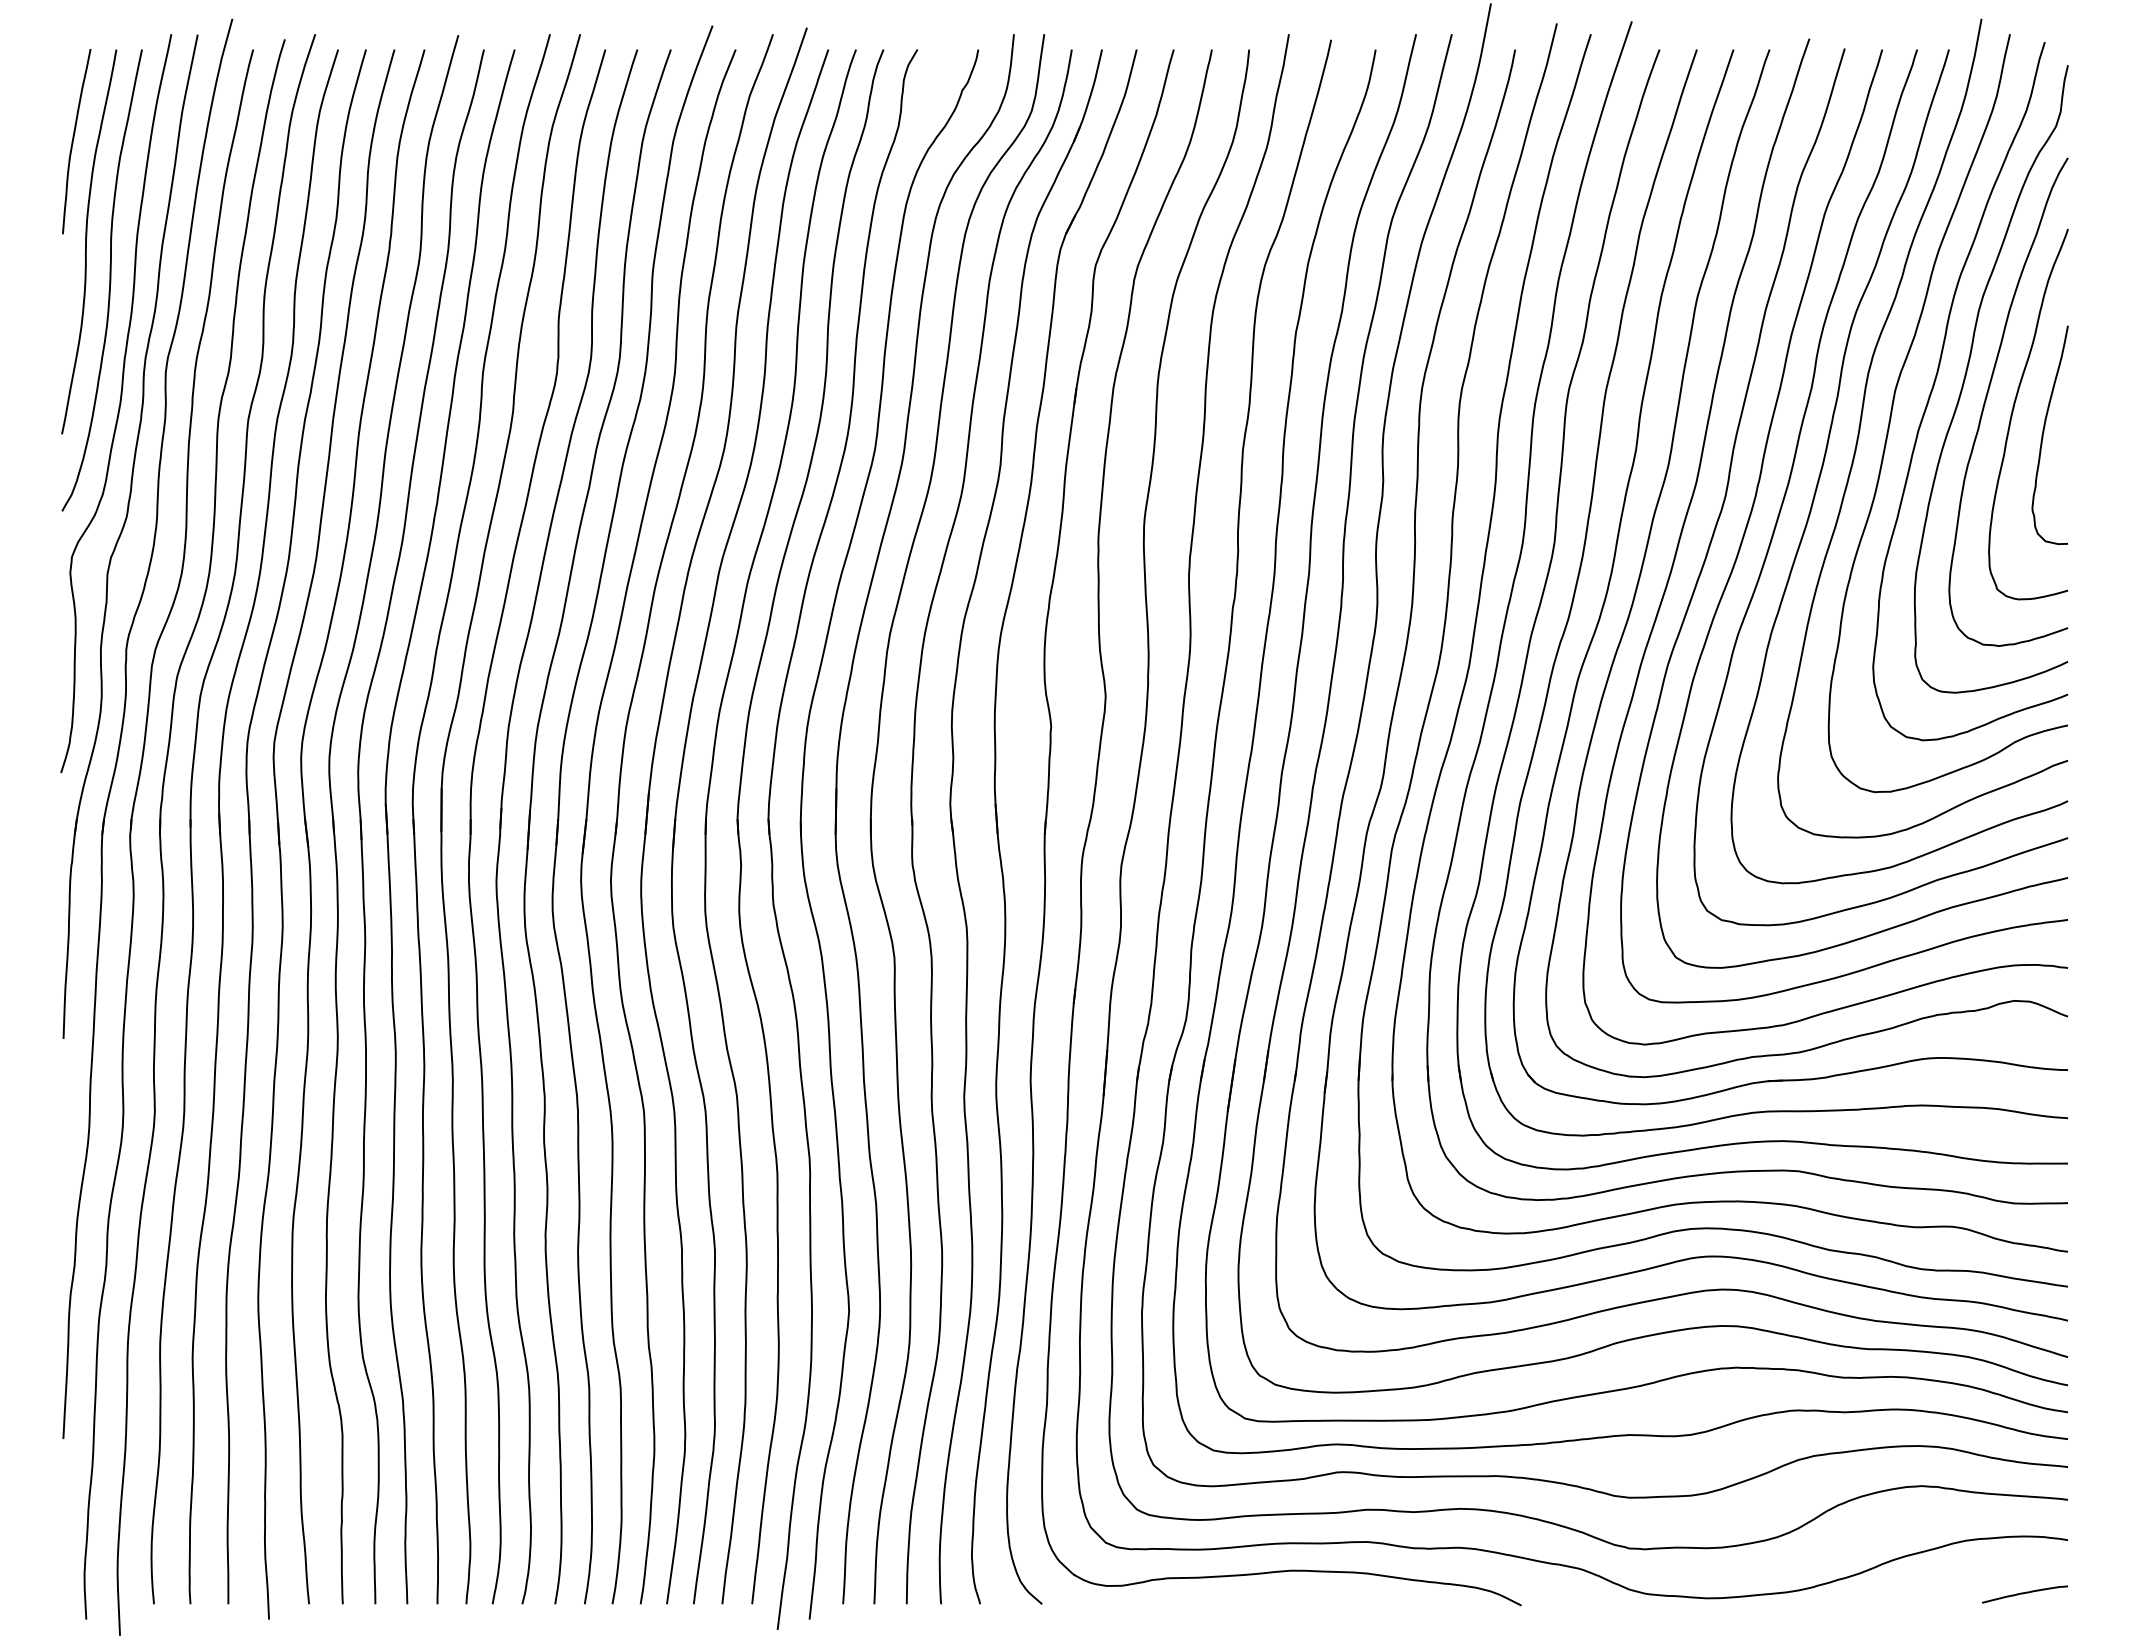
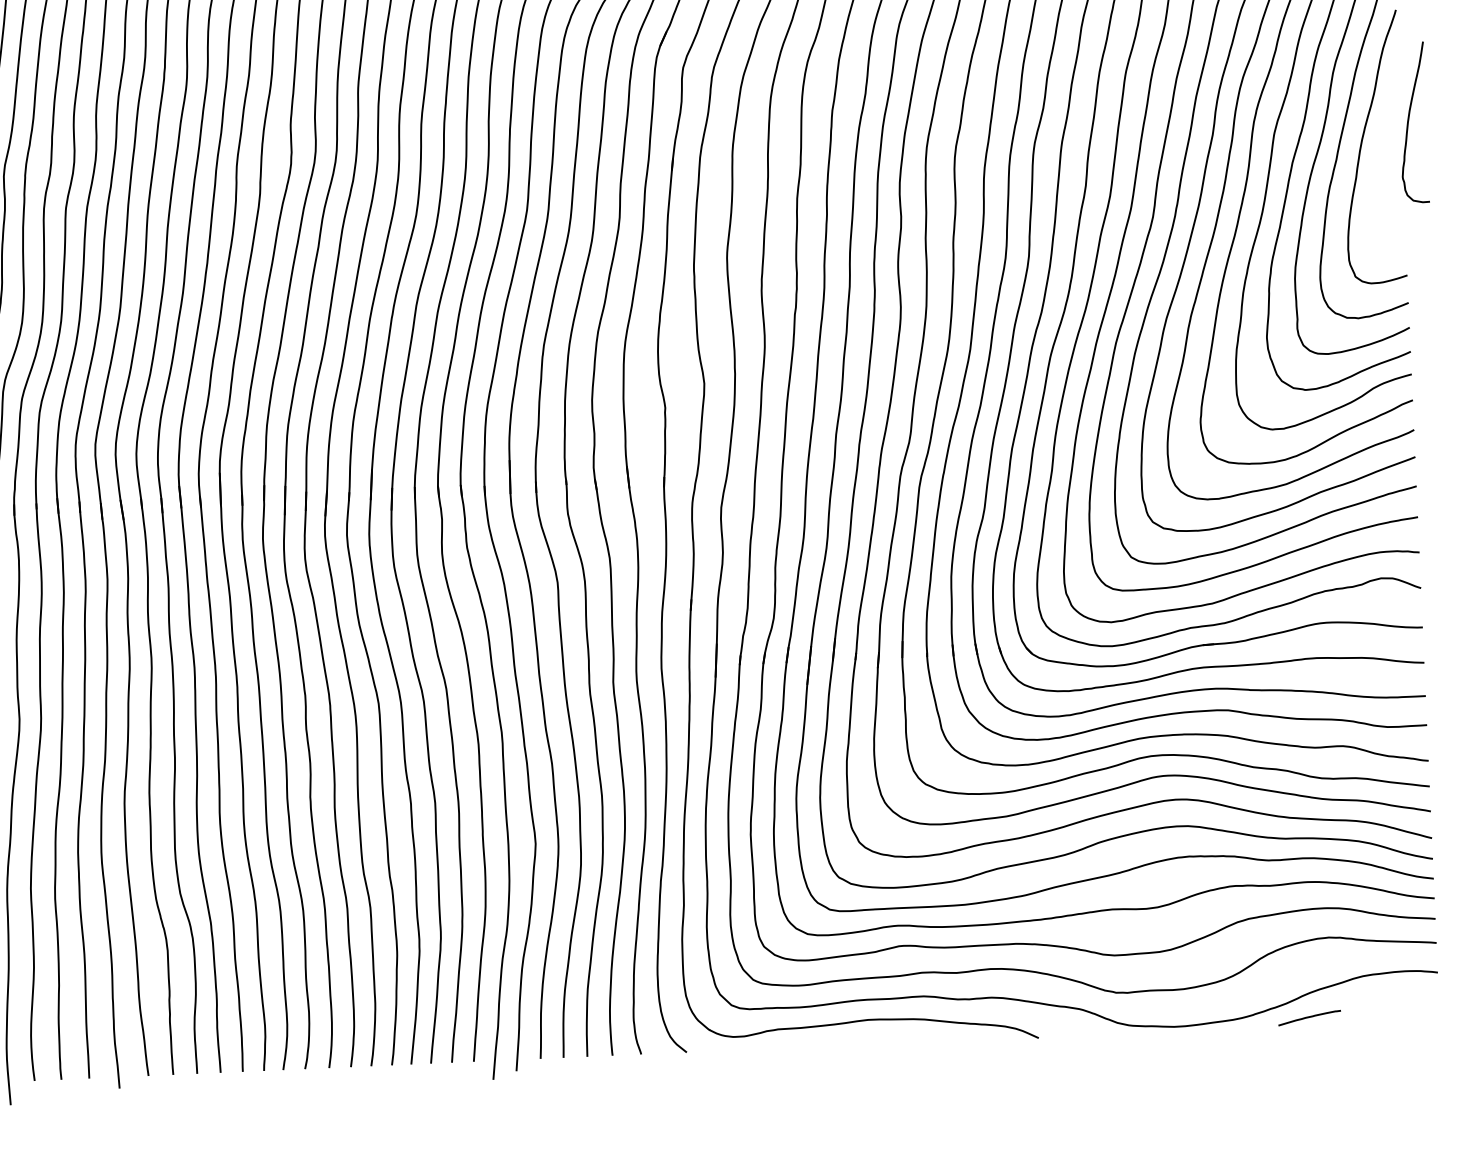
curve: (2044, 432) -> (1409, 120), moved
curve: (2024, 1593) -> (1309, 1017), moved

